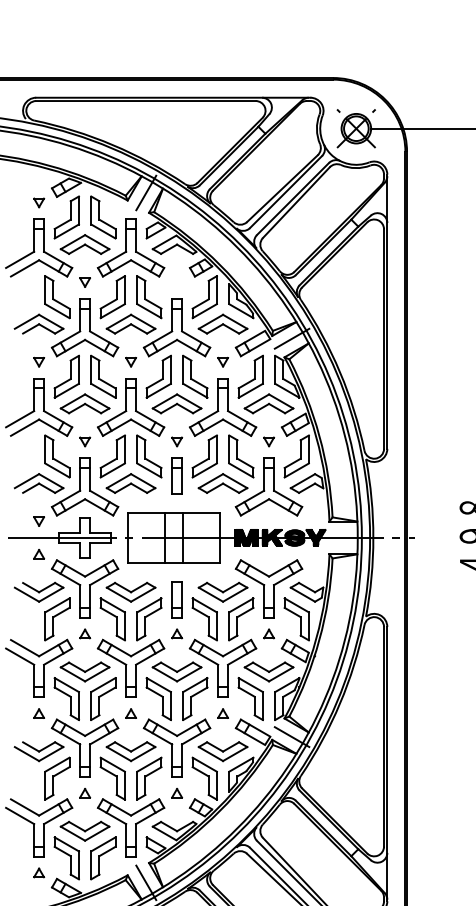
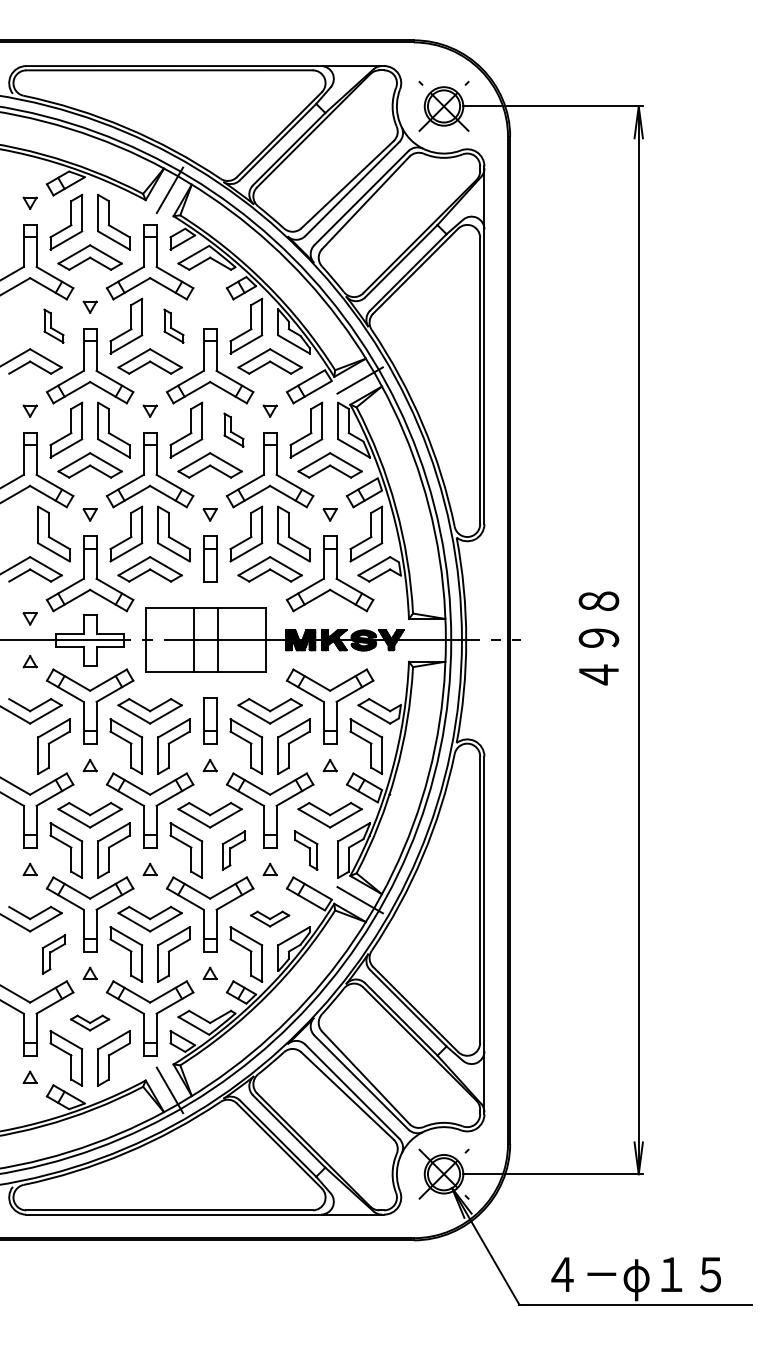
part: (57, 296) -> (53, 325), size x0.6
part: (148, 296) -> (173, 325), size x0.6
part: (194, 376) -> (233, 429), size x0.6
part: (194, 699) -> (233, 850), size x0.7
part: (250, 699) -> (306, 850), size x0.7
part: (222, 751) -> (269, 918), size x0.6
part: (57, 778) -> (53, 954), size x0.7
part: (84, 830) -> (89, 1022), size x0.6

